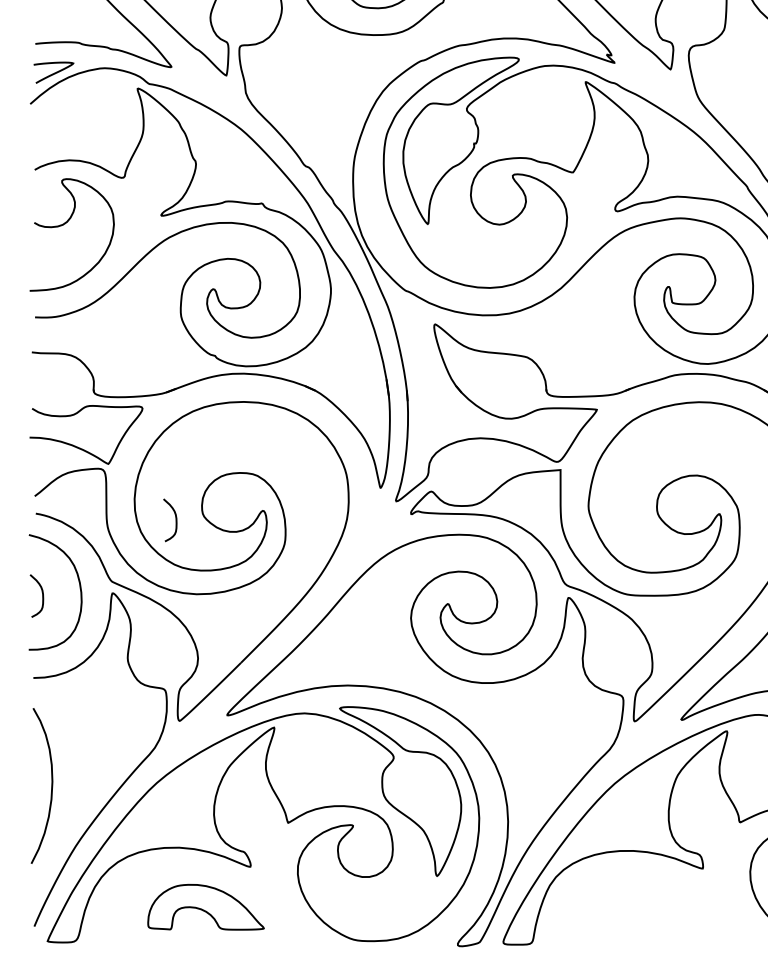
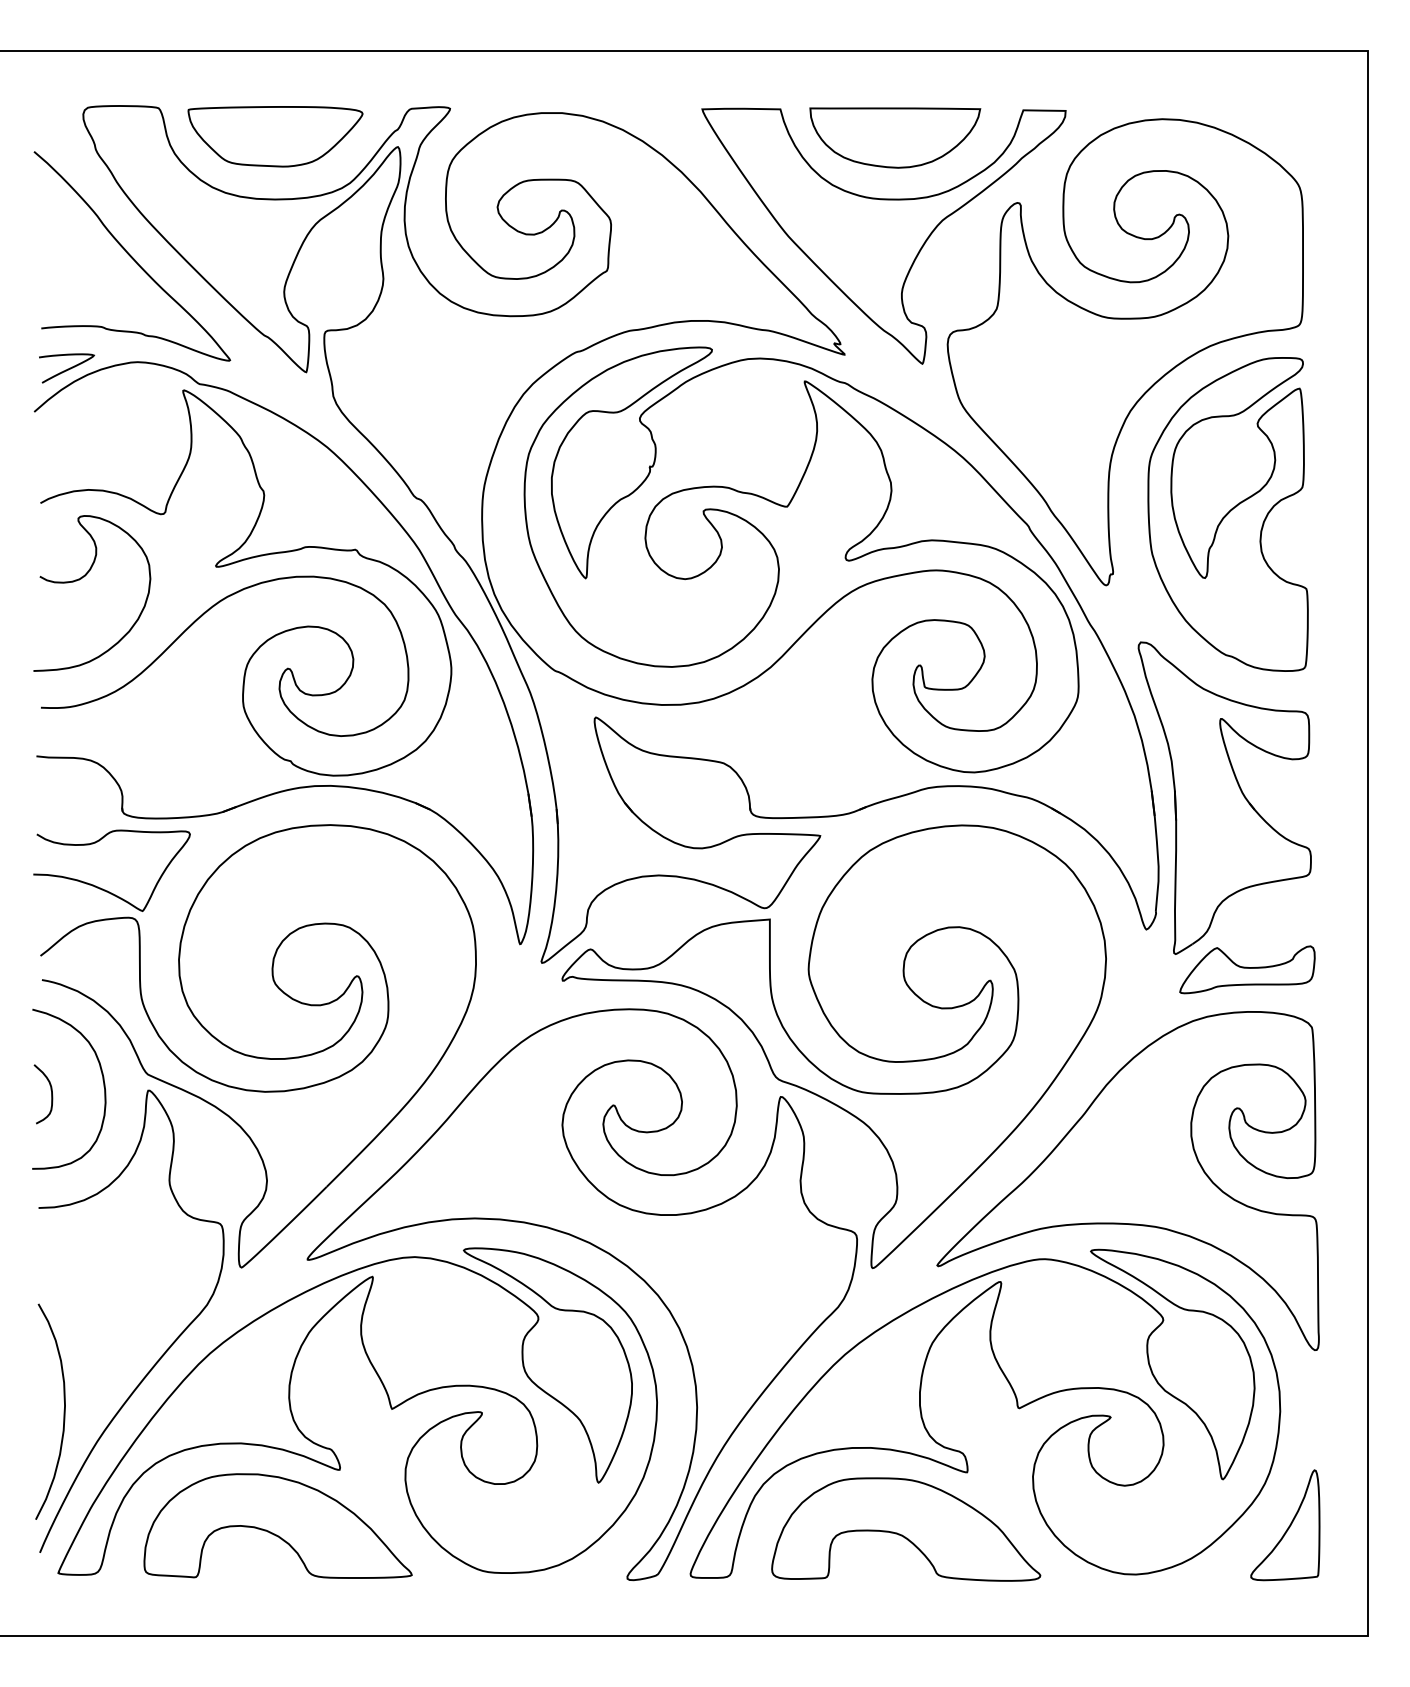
curve: (176, 520) -> (236, 989), removed
curve: (51, 785) -> (63, 1411), moved
part: (205, 906) -> (277, 1525), size x1.67
part: (659, 909) -> (906, 1529), added

